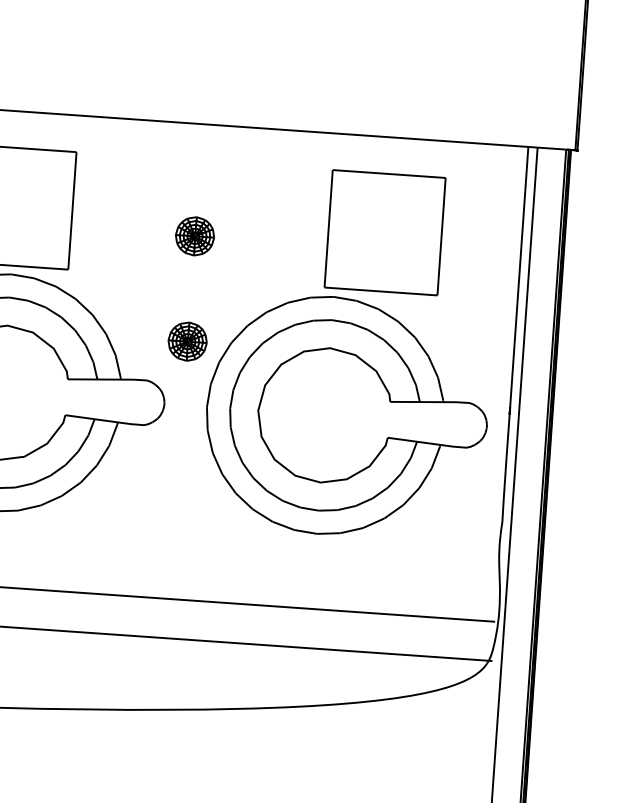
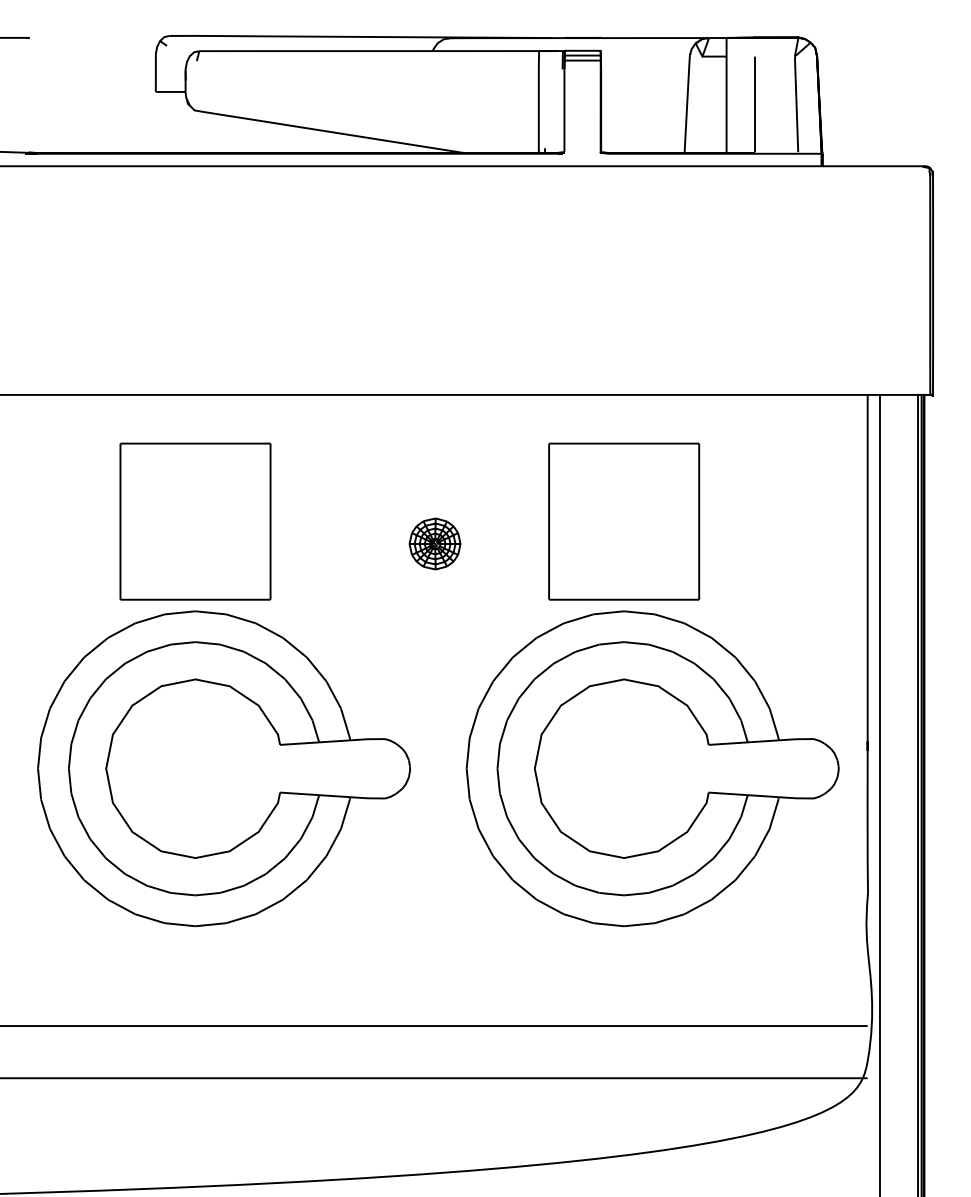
part: (385, 232) -> (624, 521), moved
part: (187, 341) -> (434, 683), removed

